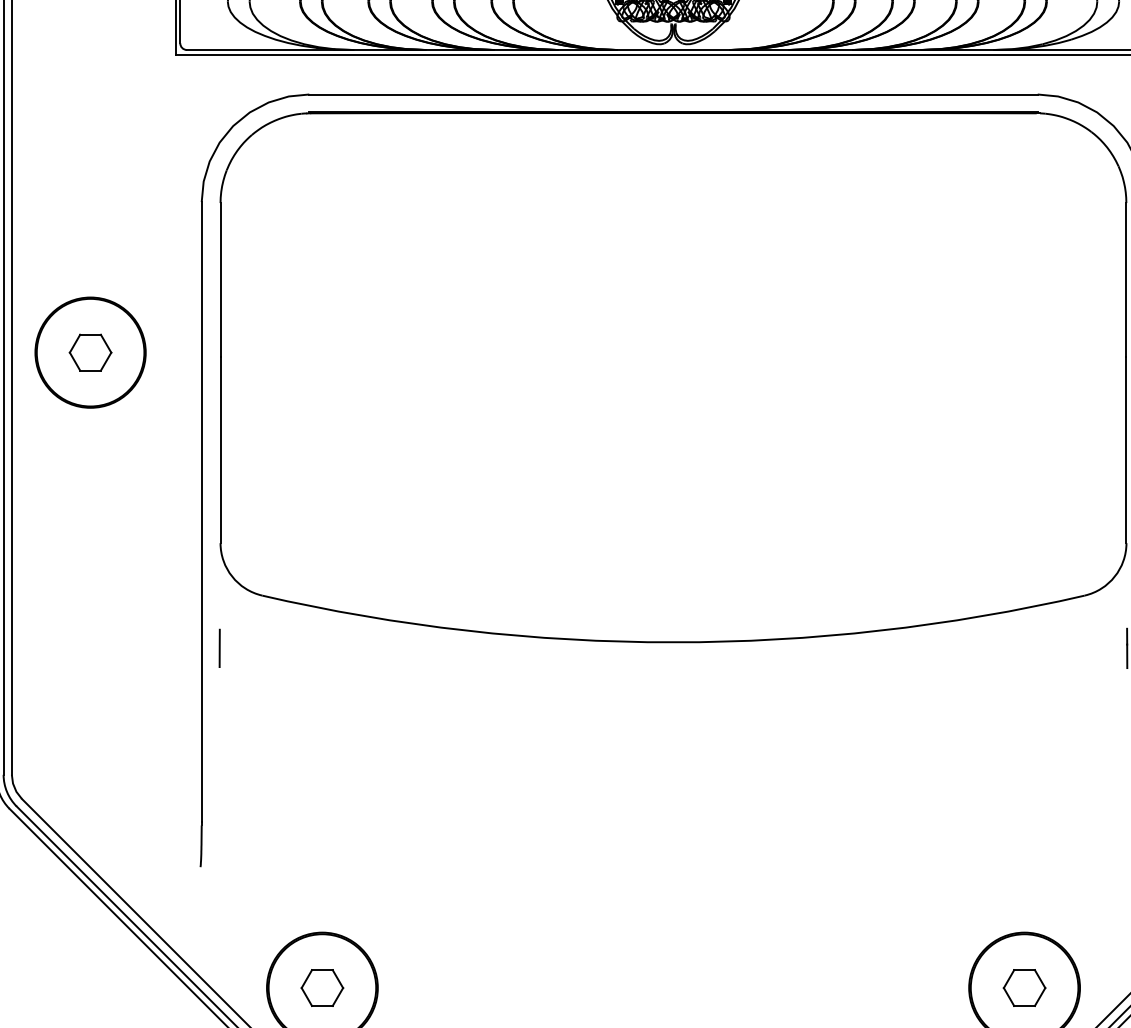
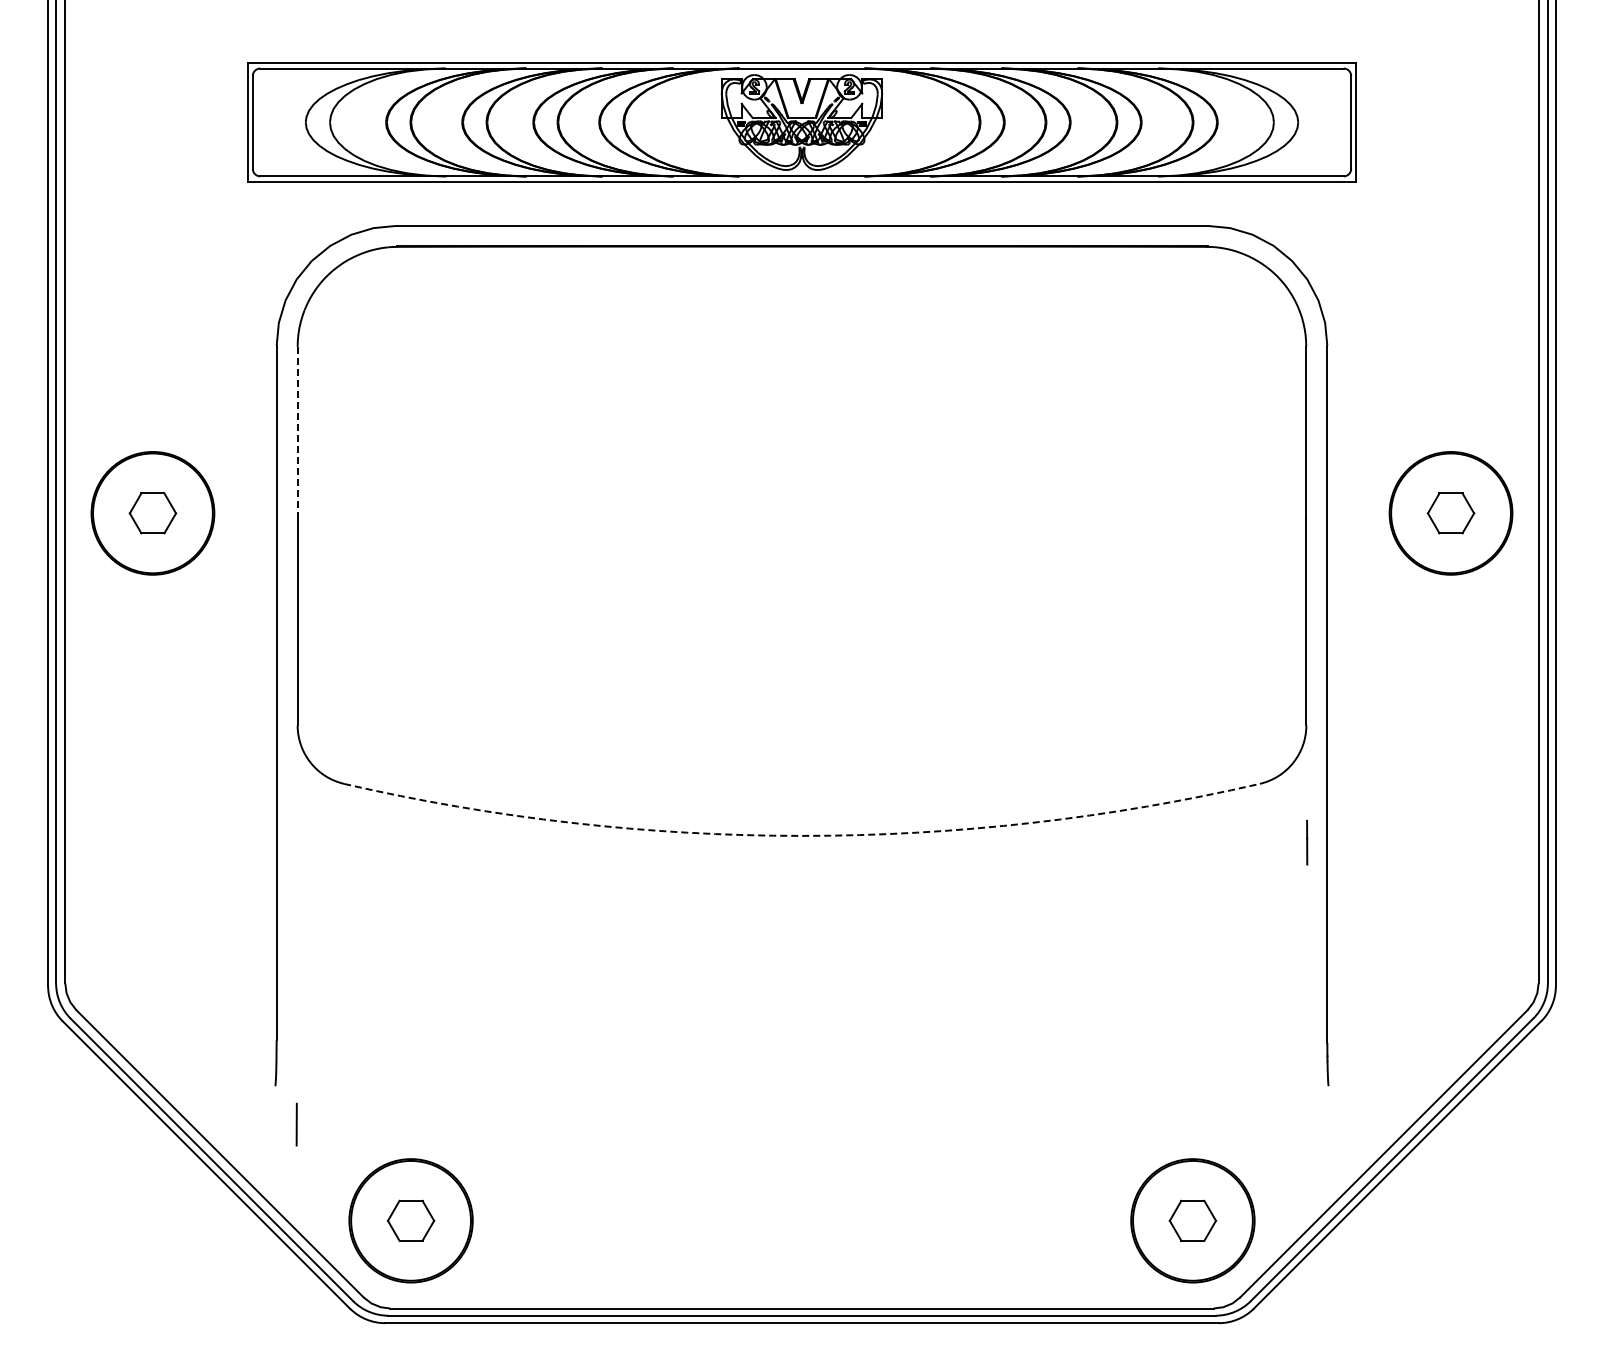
line: (220, 280) -> (297, 432), solid -> dashed
arc: (673, 641) -> (802, 835), solid -> dashed
line: (219, 648) -> (296, 1124), moved

